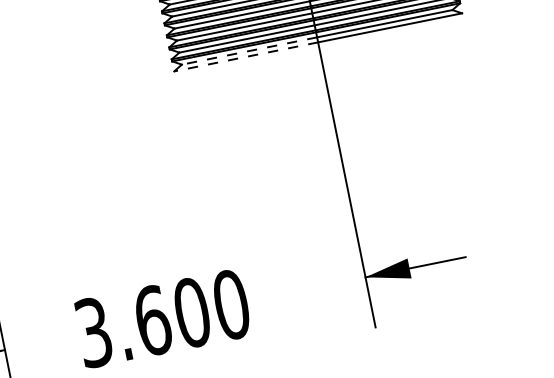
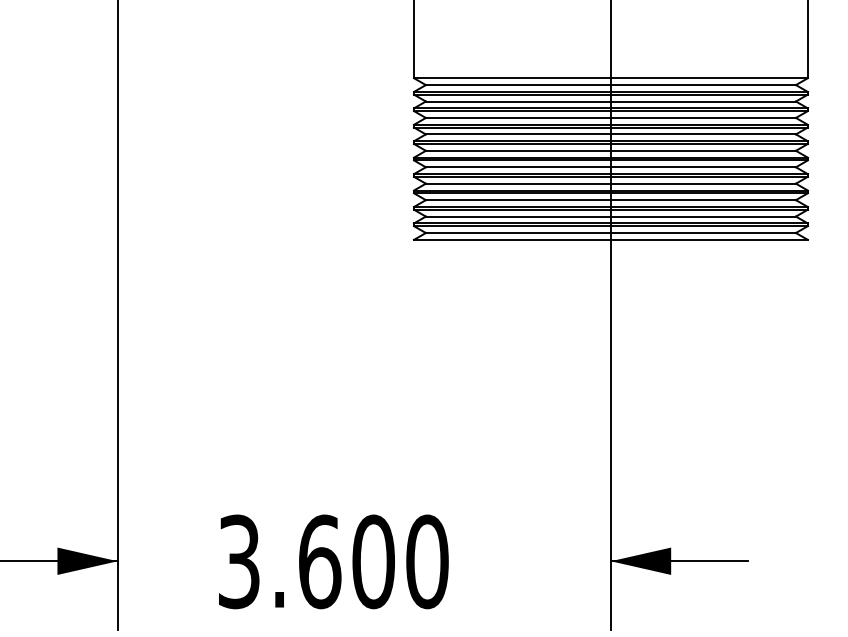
line: (249, 51) -> (518, 233), dashed -> solid
line: (245, 56) -> (511, 239), dashed -> solid

